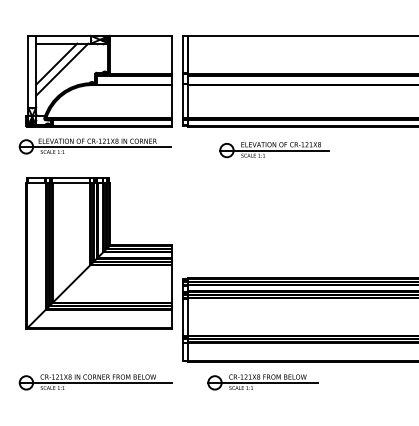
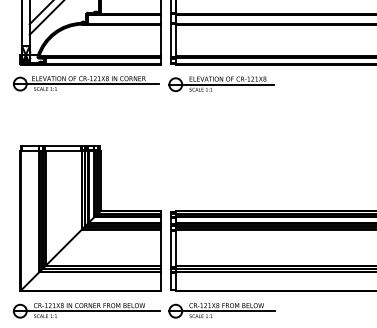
part: (274, 150) -> (221, 84), moved
part: (98, 253) -> (89, 218), moved
part: (262, 382) -> (221, 310), moved

